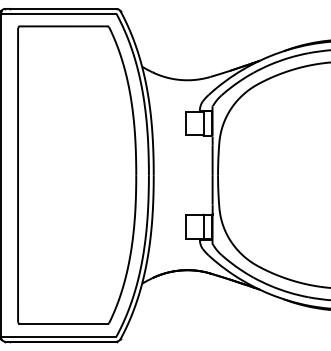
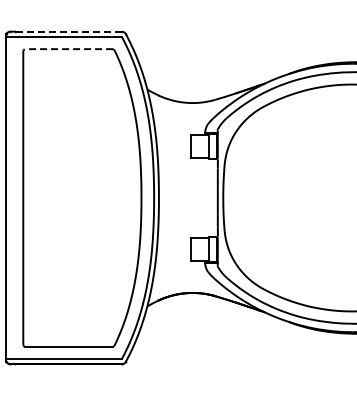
line: (62, 8) -> (67, 31), solid -> dashed
line: (63, 26) -> (68, 49), solid -> dashed

